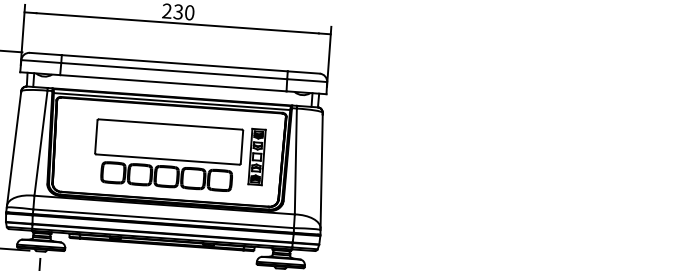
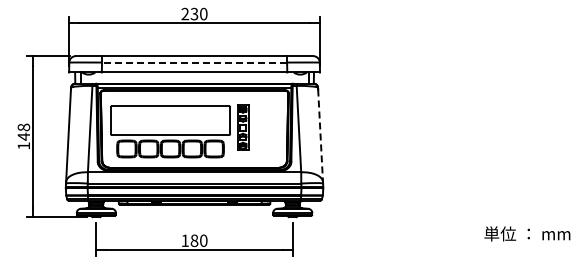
line: (174, 71) -> (194, 62), solid -> dashed
part: (179, 156) -> (179, 131), moved
line: (321, 172) -> (320, 136), solid -> dashed

